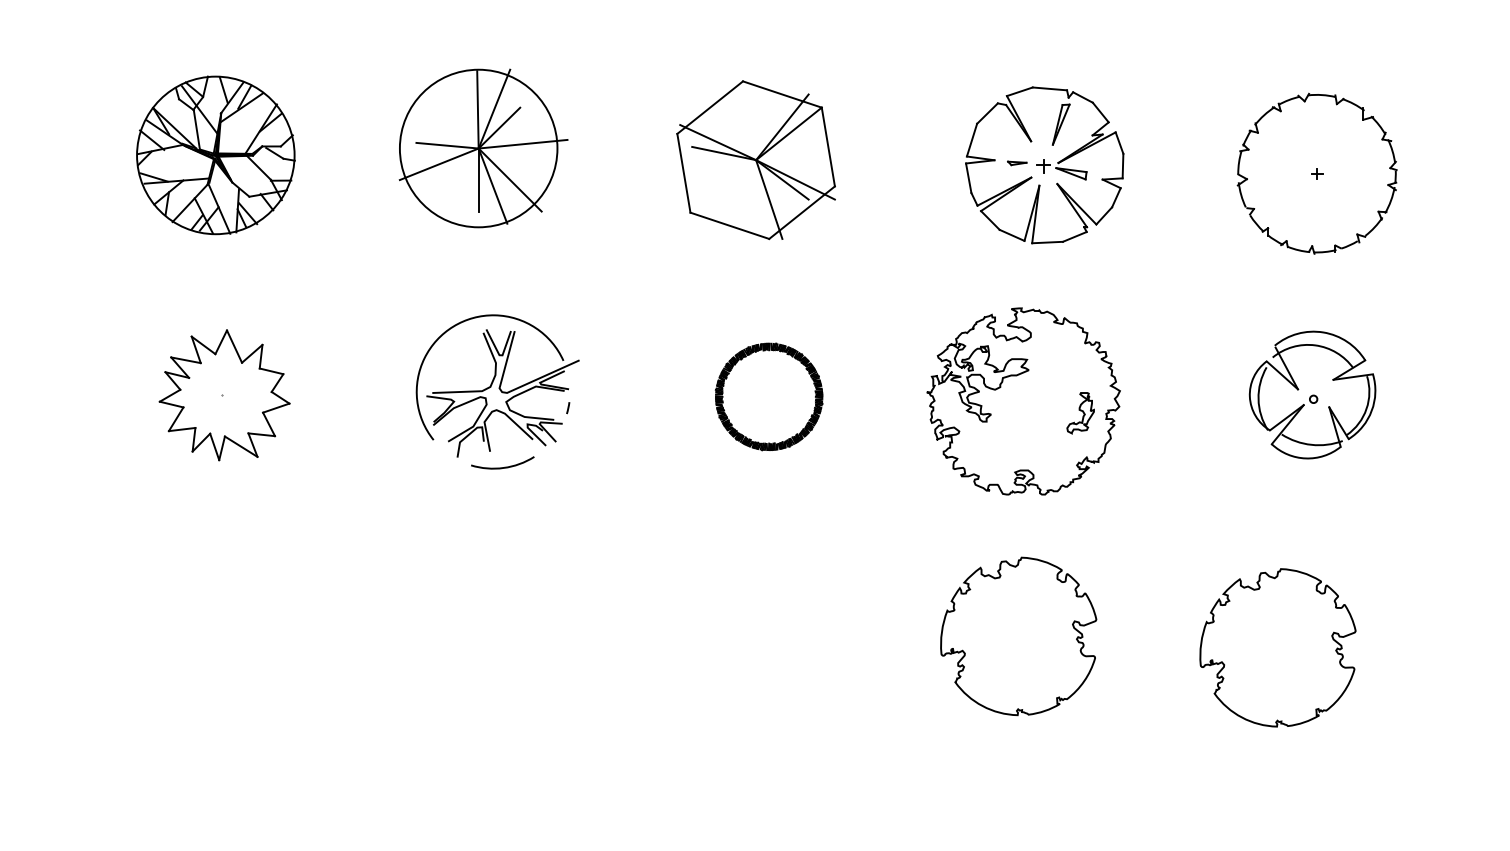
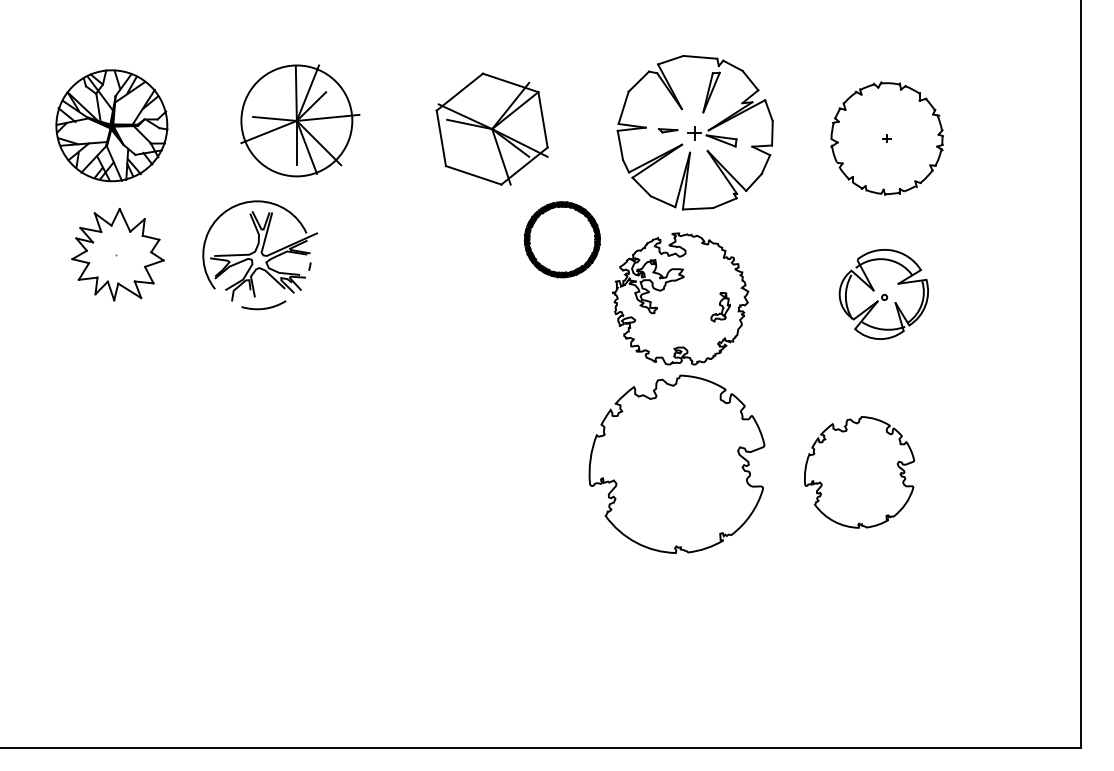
part: (1044, 164) -> (695, 132), size x1.4
part: (496, 392) -> (259, 255), moved
part: (223, 395) -> (117, 254), moved
part: (767, 396) -> (561, 239), moved
part: (1017, 636) -> (676, 464), size x1.6

